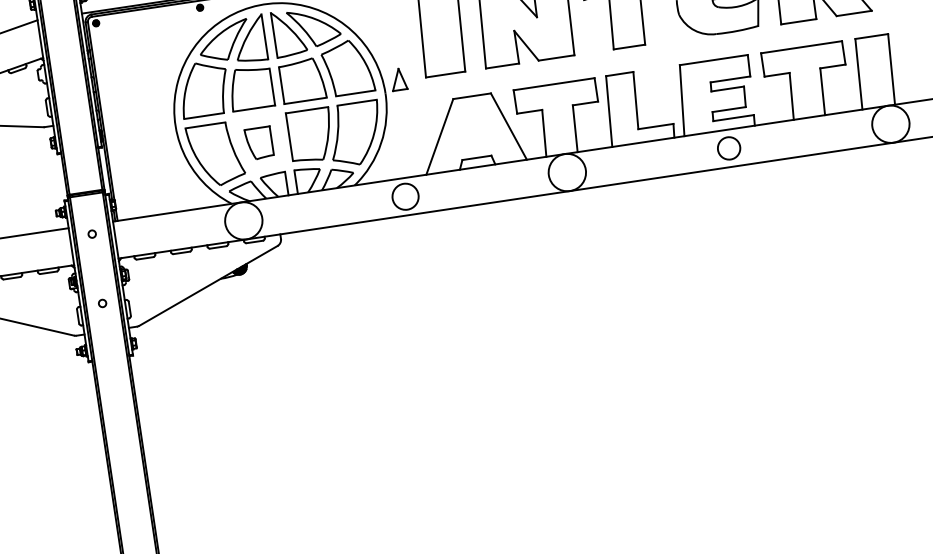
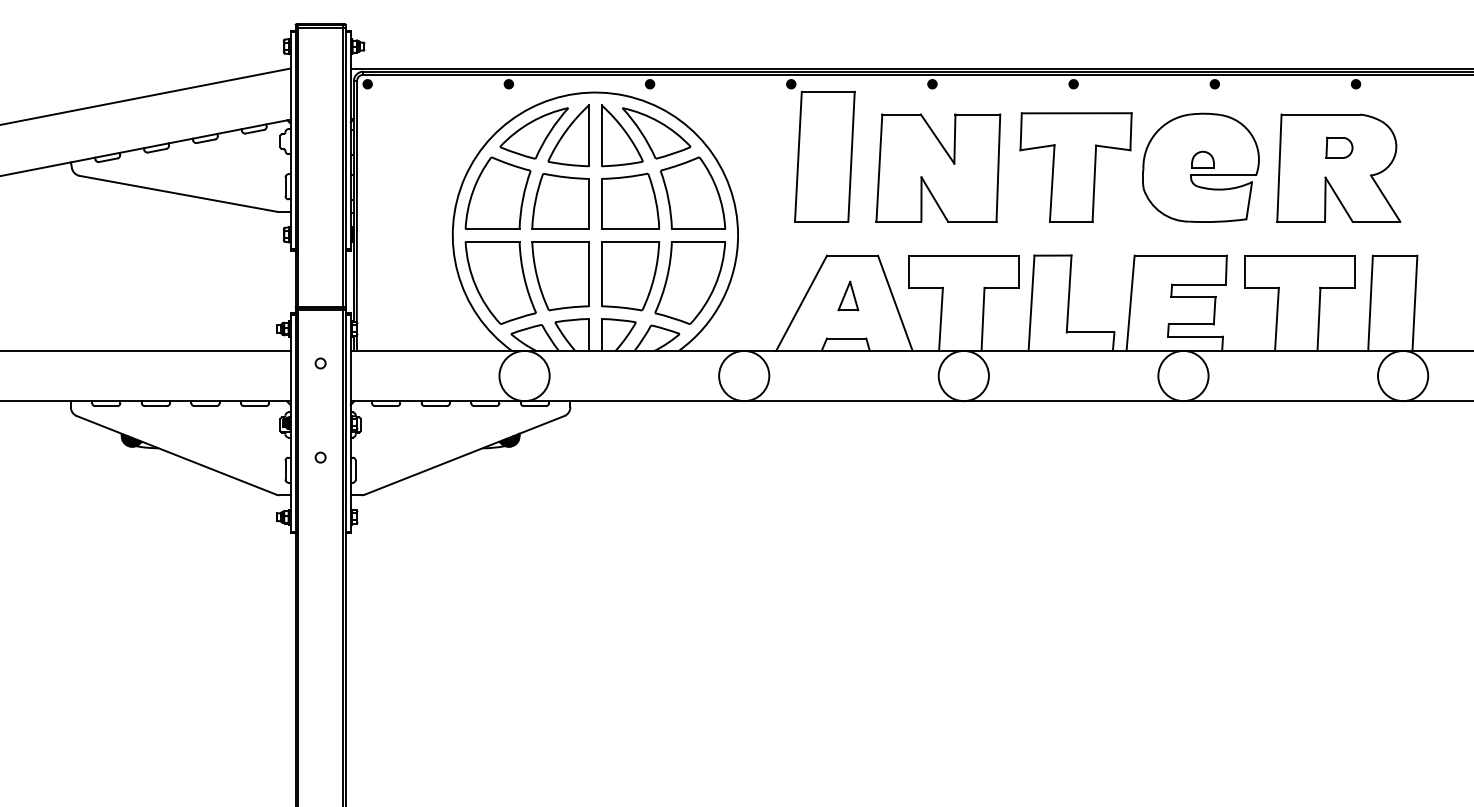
part: (398, 79) -> (848, 295), moved
part: (259, 143) -> (560, 276), size x1.67
circle: (729, 148) -> (1183, 375), size x1.67
circle: (405, 196) -> (744, 375), size x1.43

